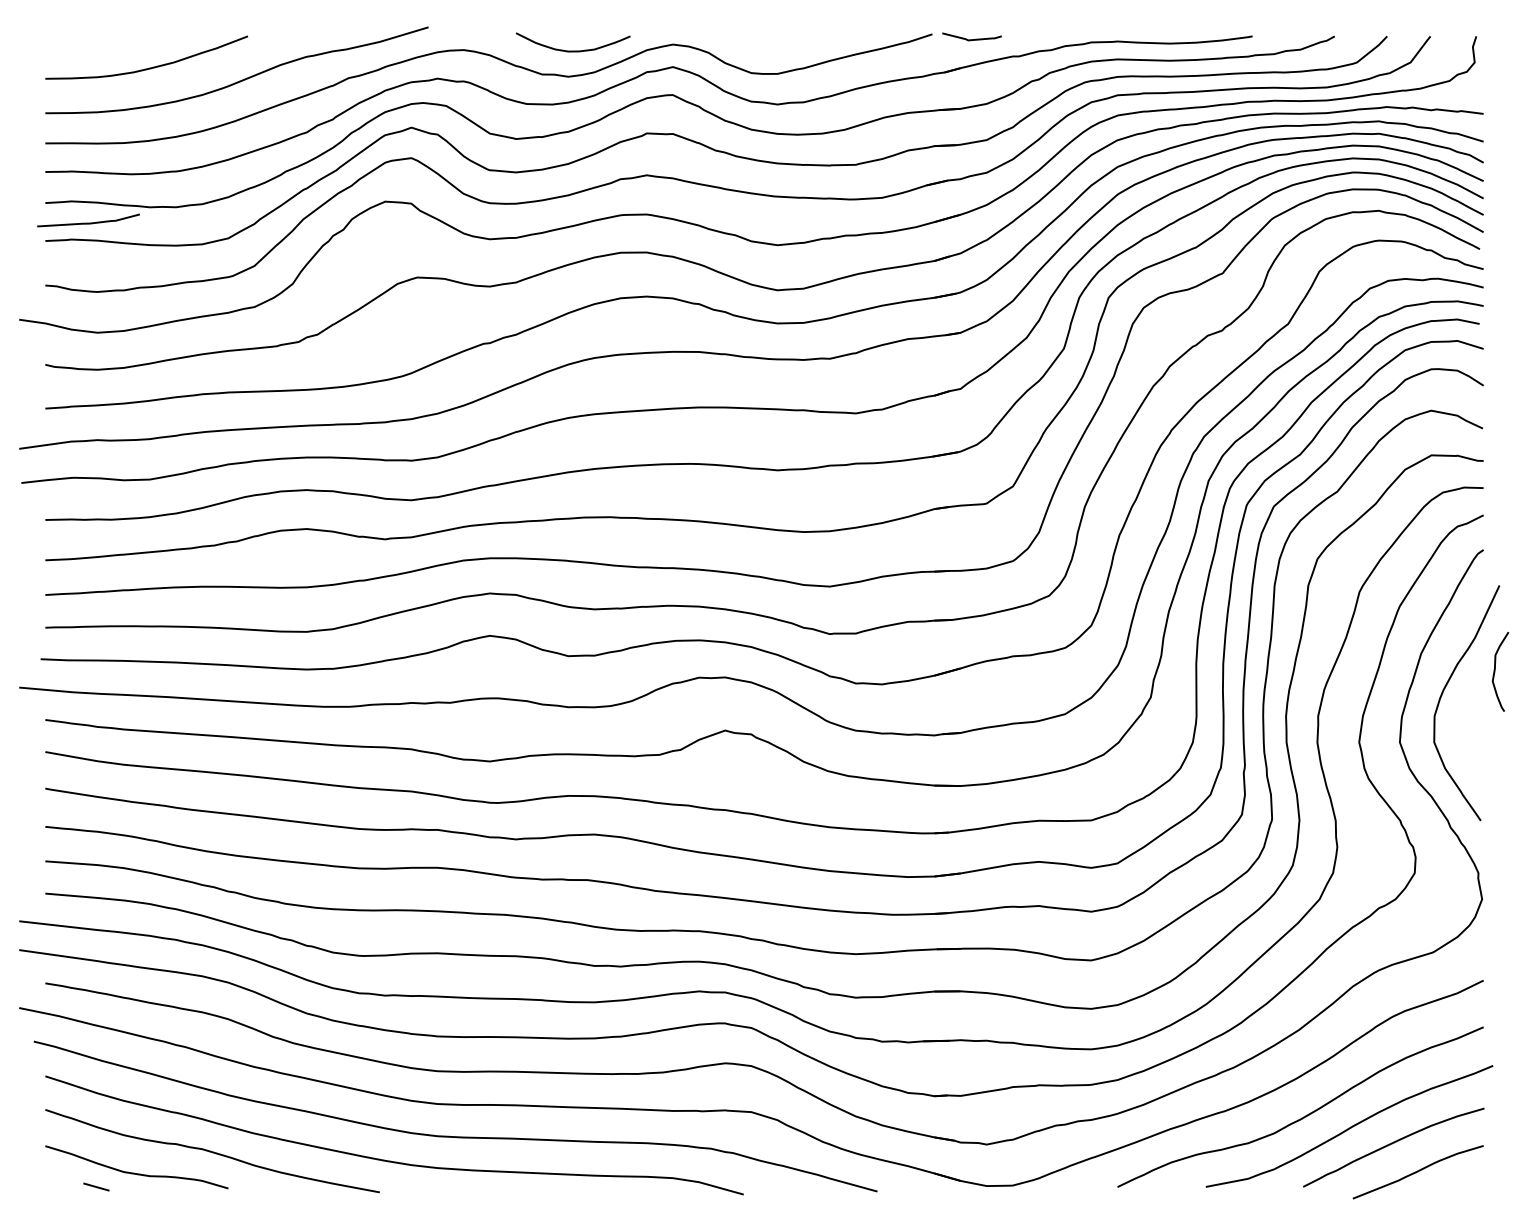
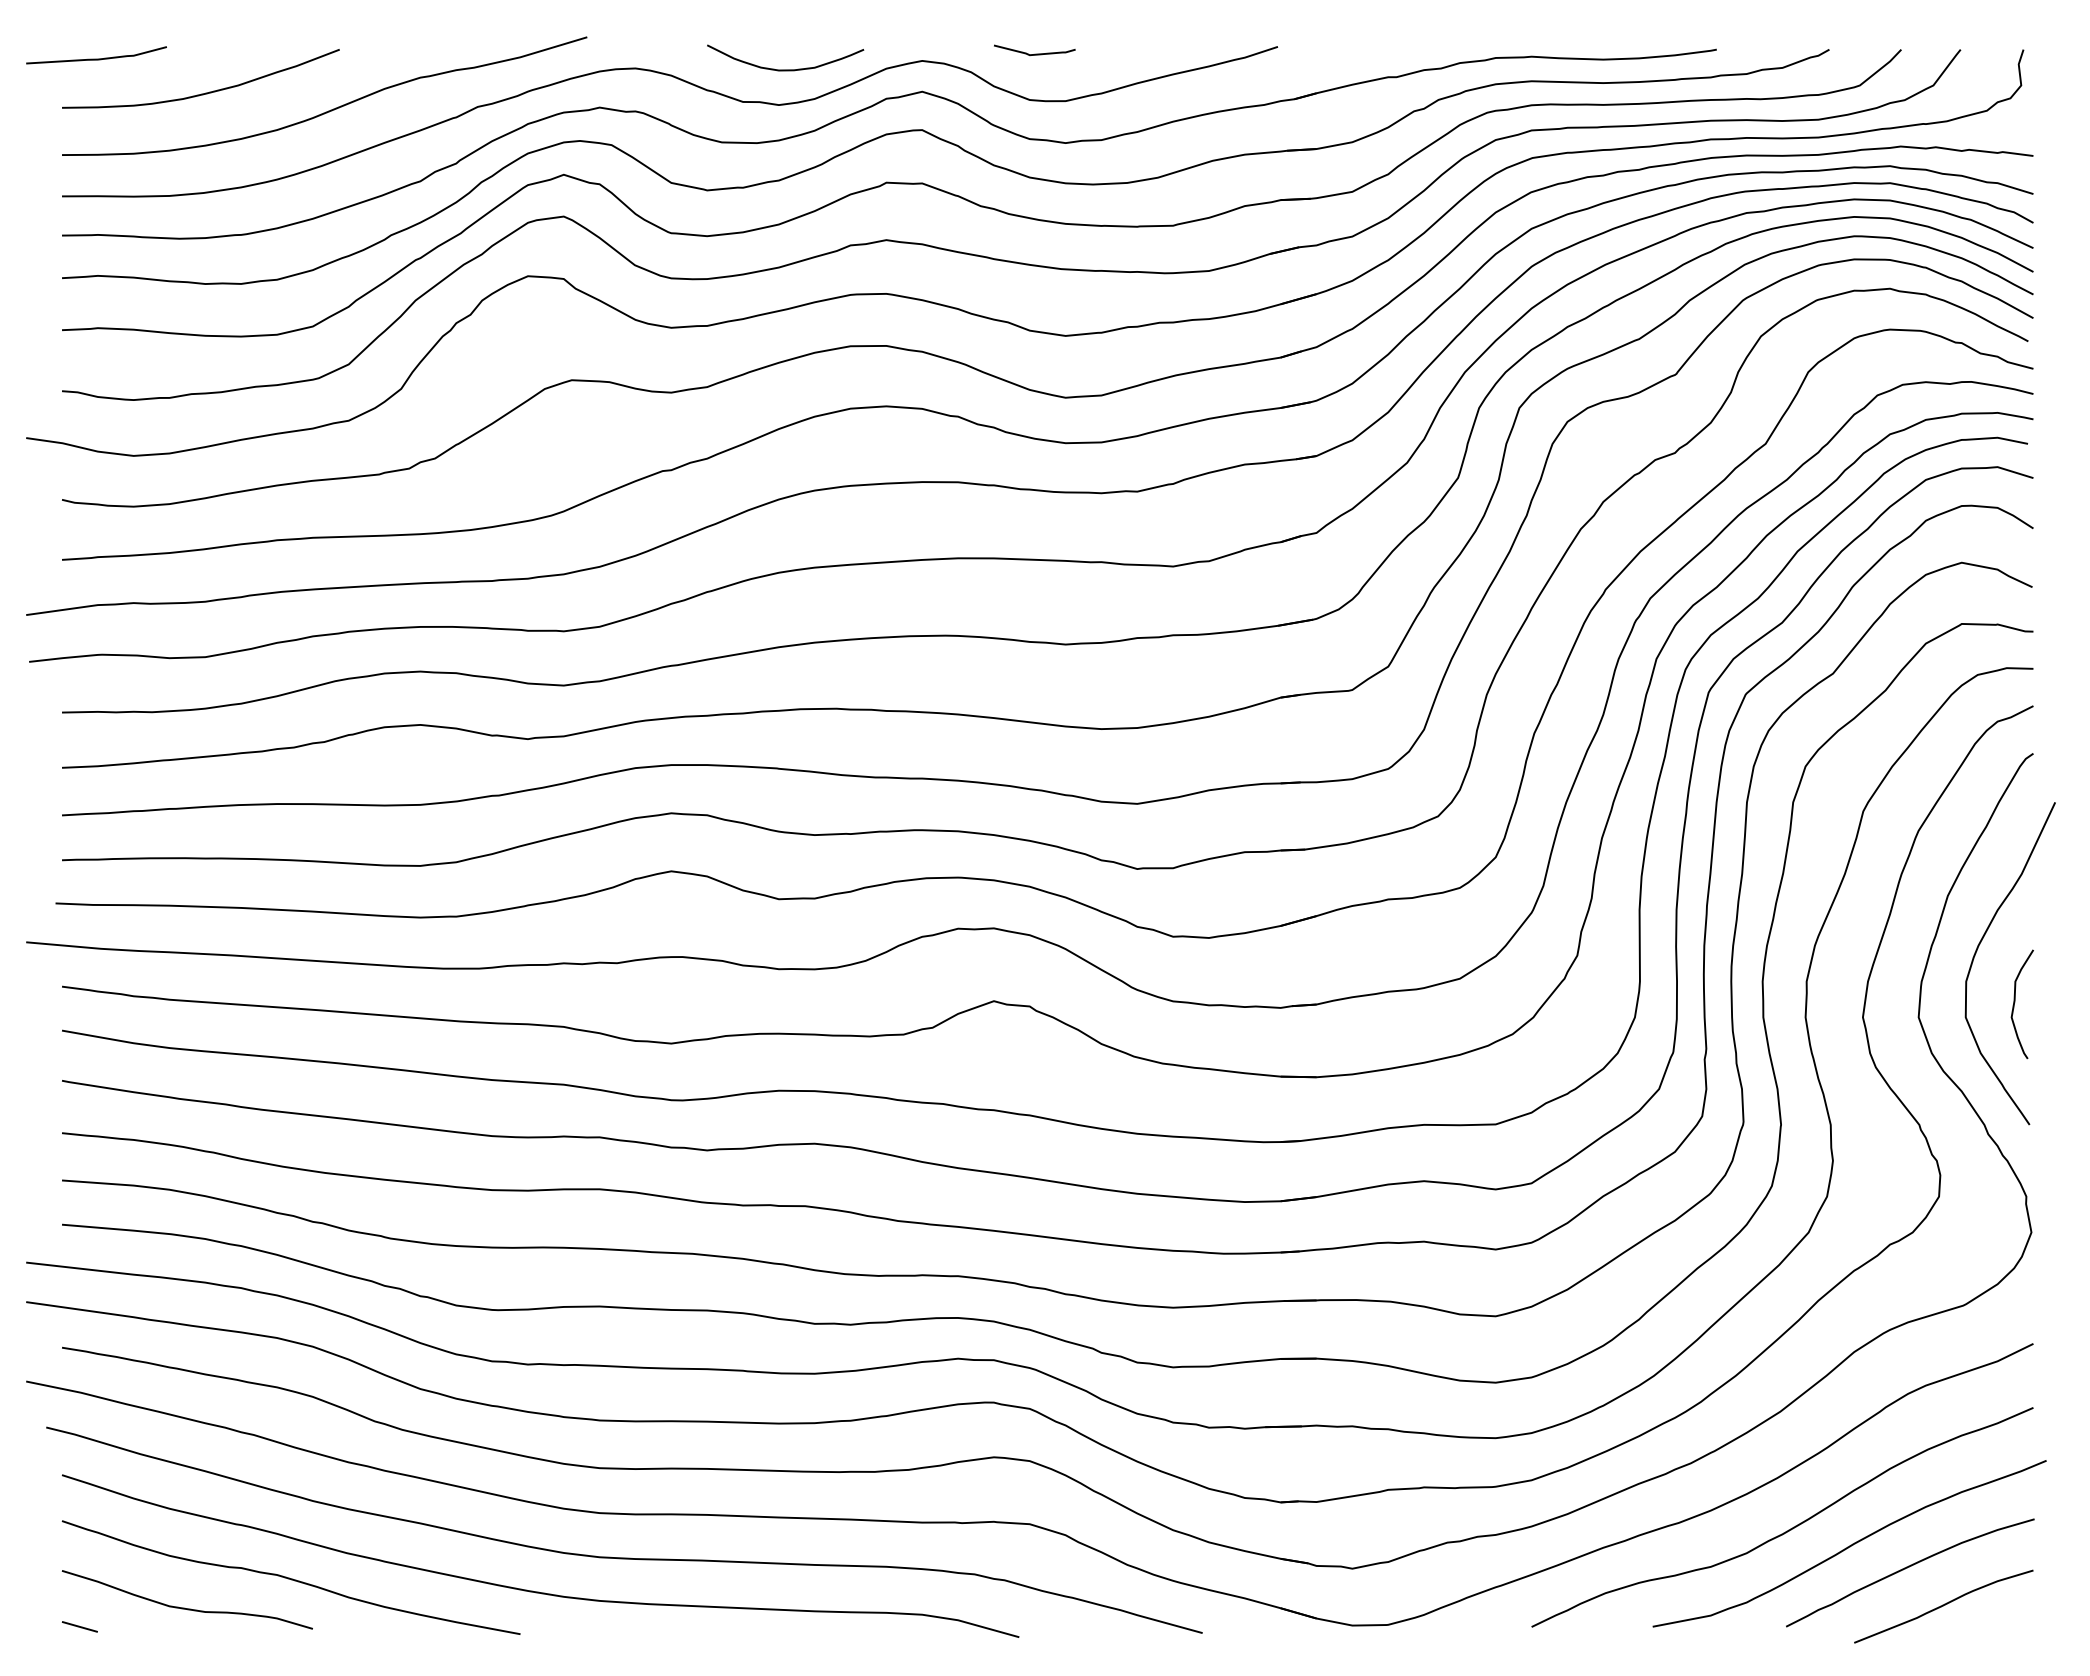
curve: (971, 39) -> (1034, 53), moved
curve: (88, 222) -> (96, 58), moved
curve: (1495, 671) -> (2015, 1003), moved
line: (96, 1186) -> (80, 1626), moved

